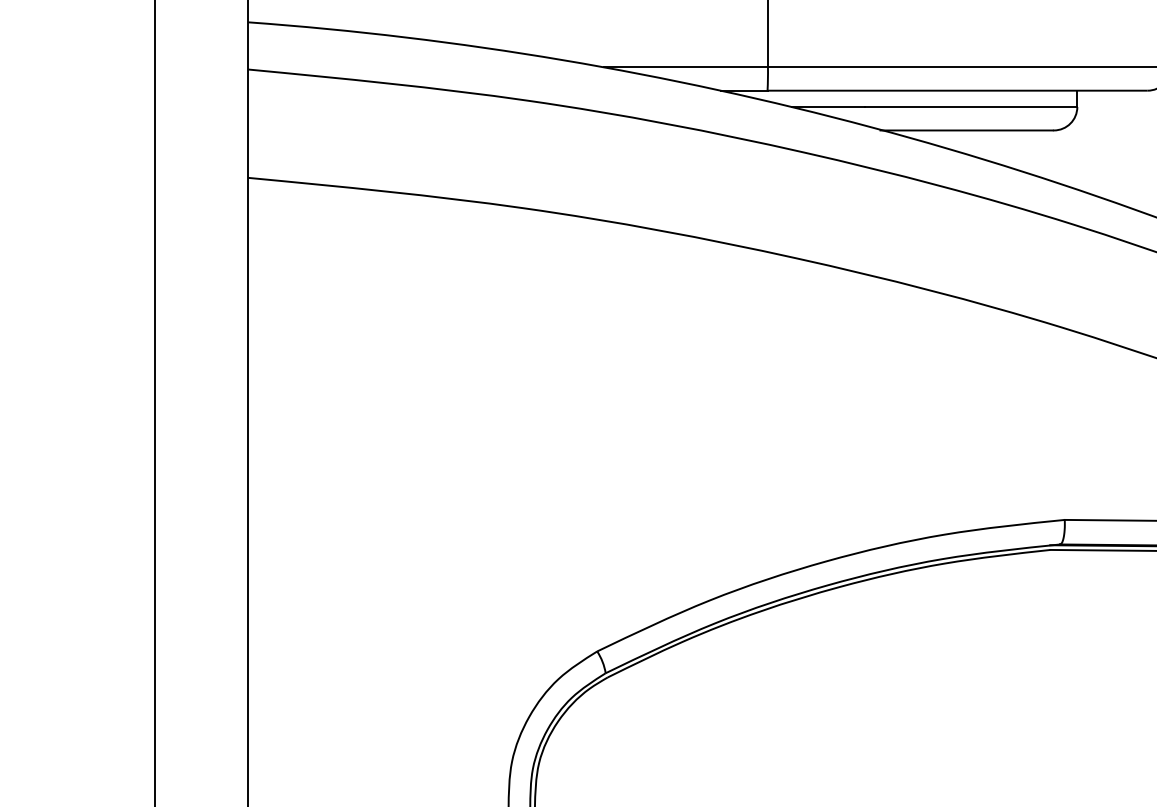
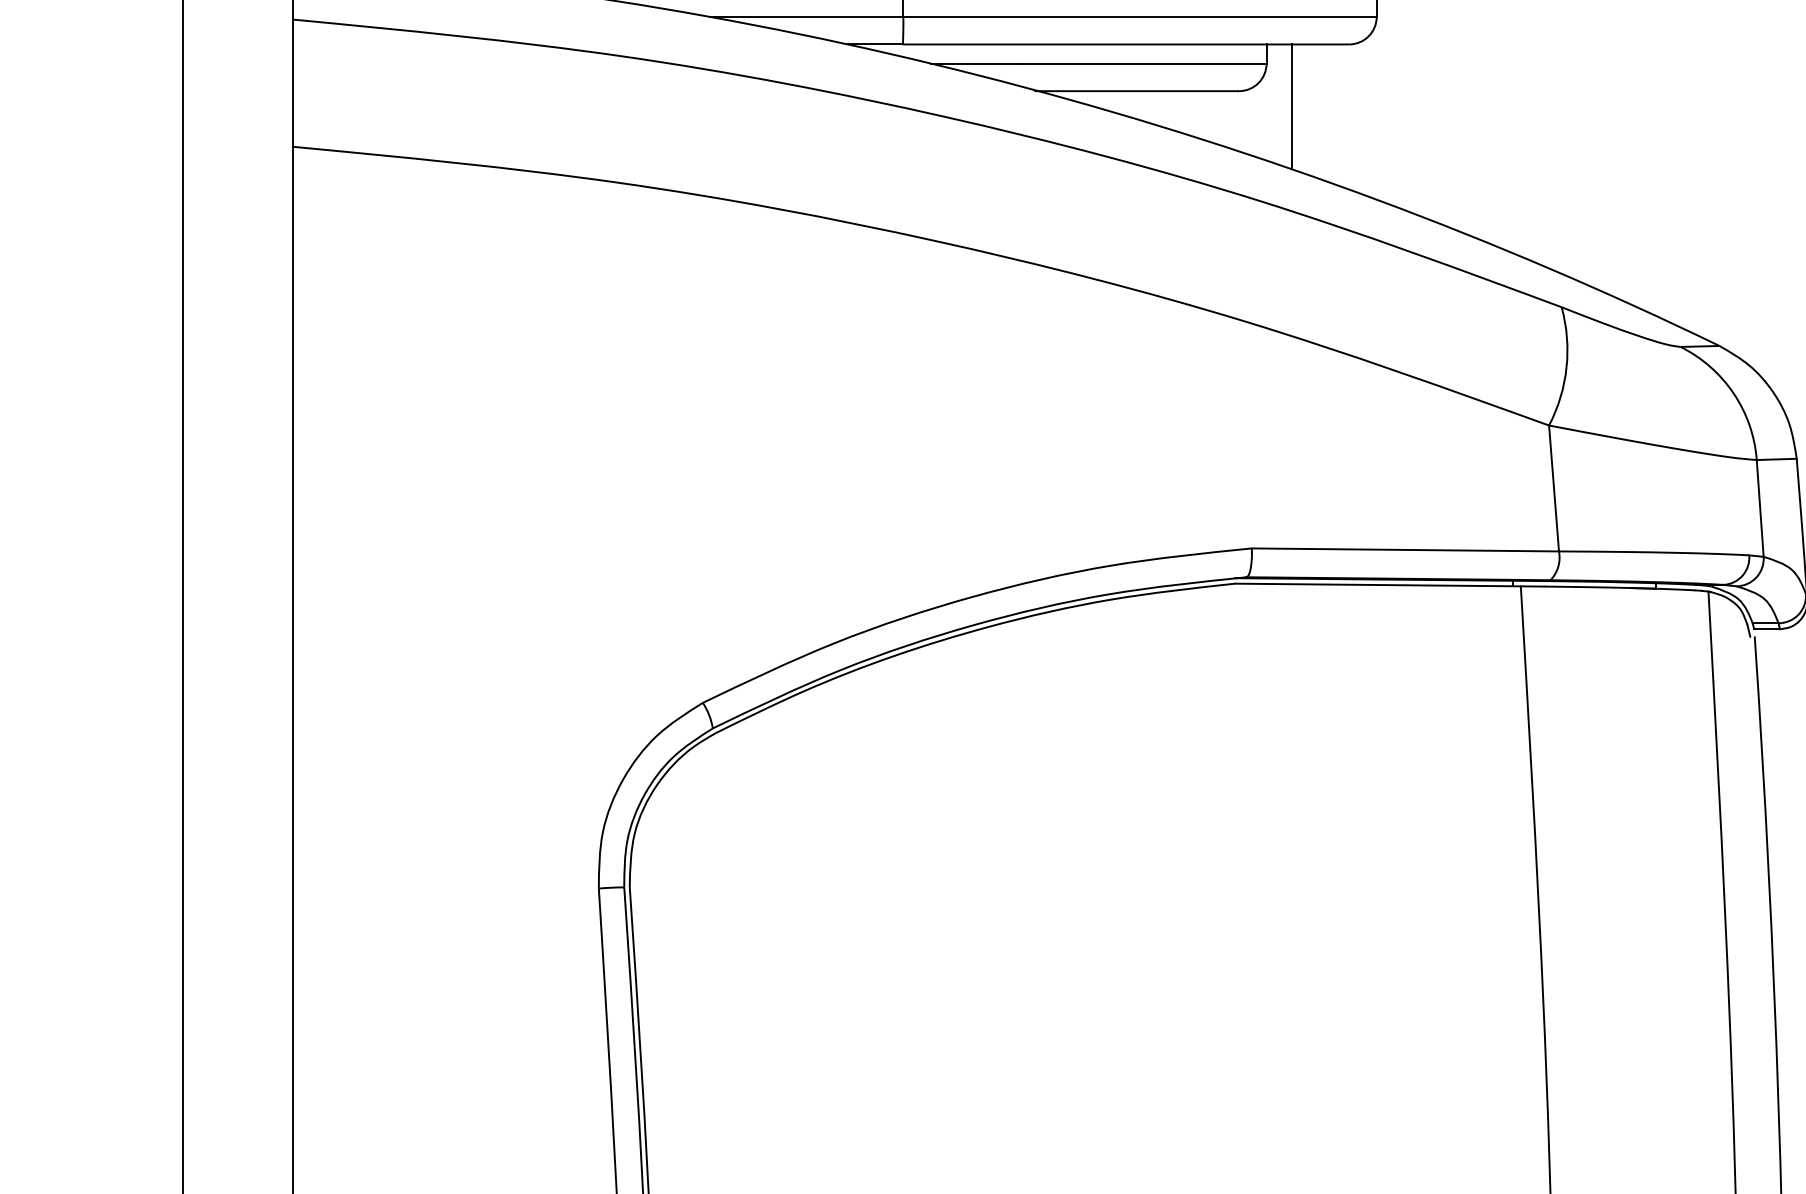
line: (1099, 143) -> (1292, 106), added

